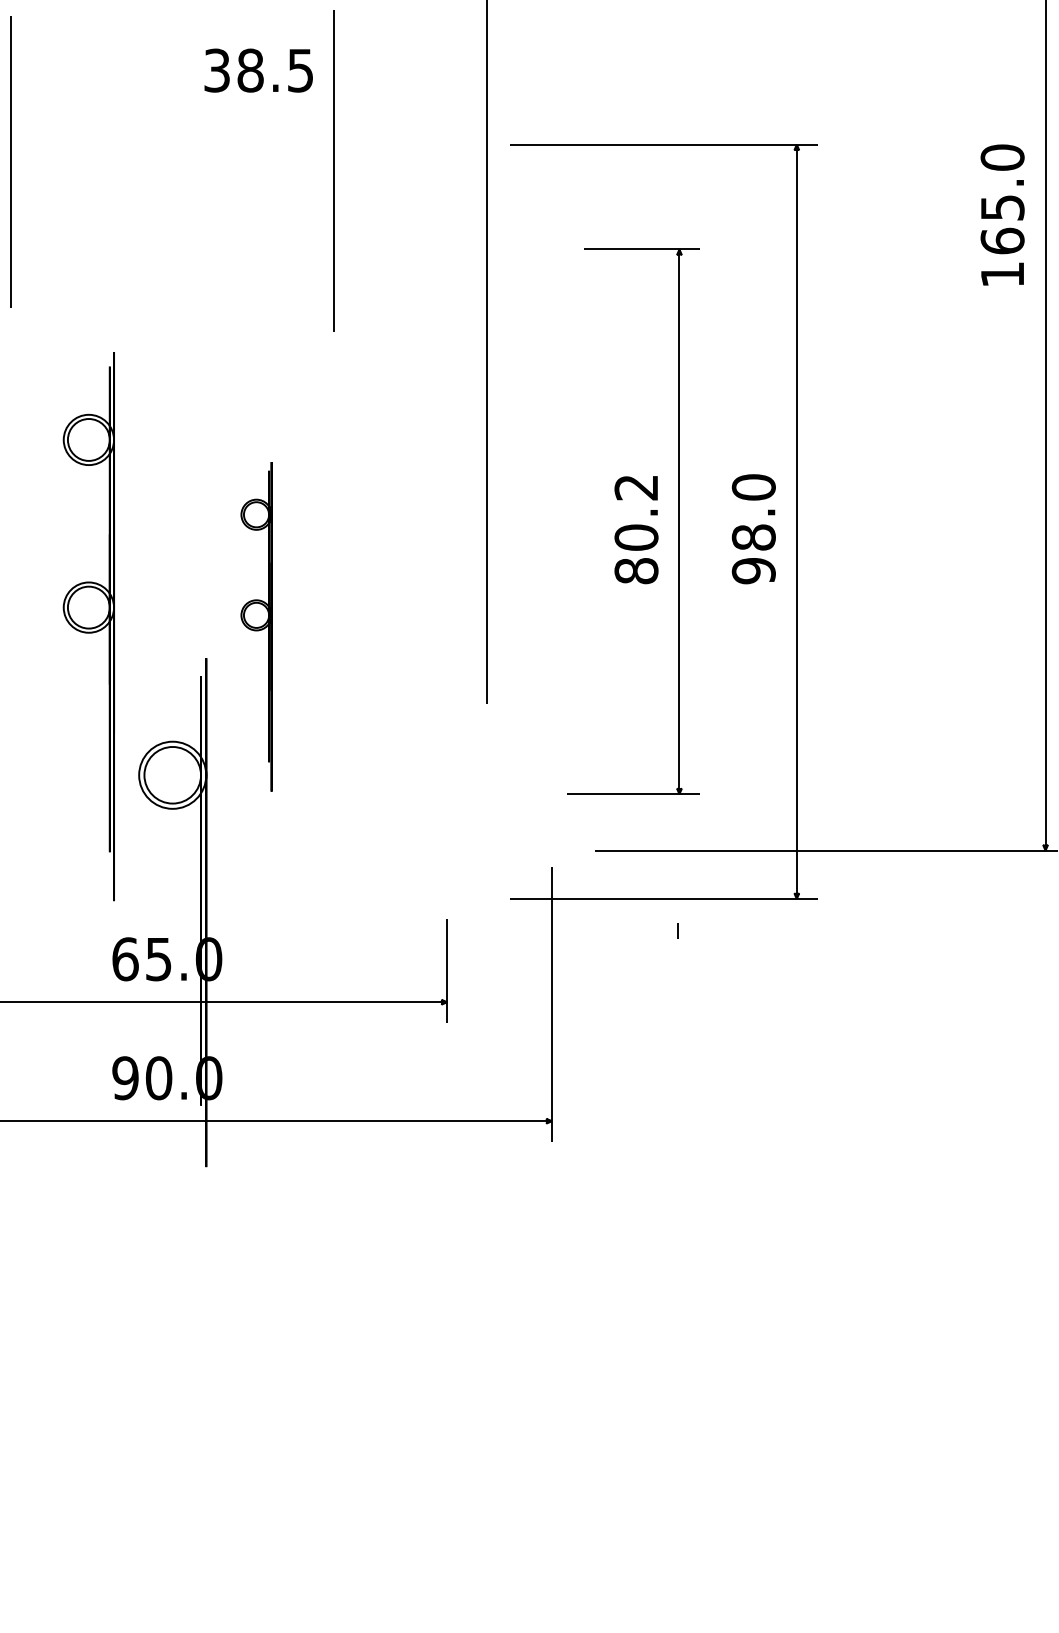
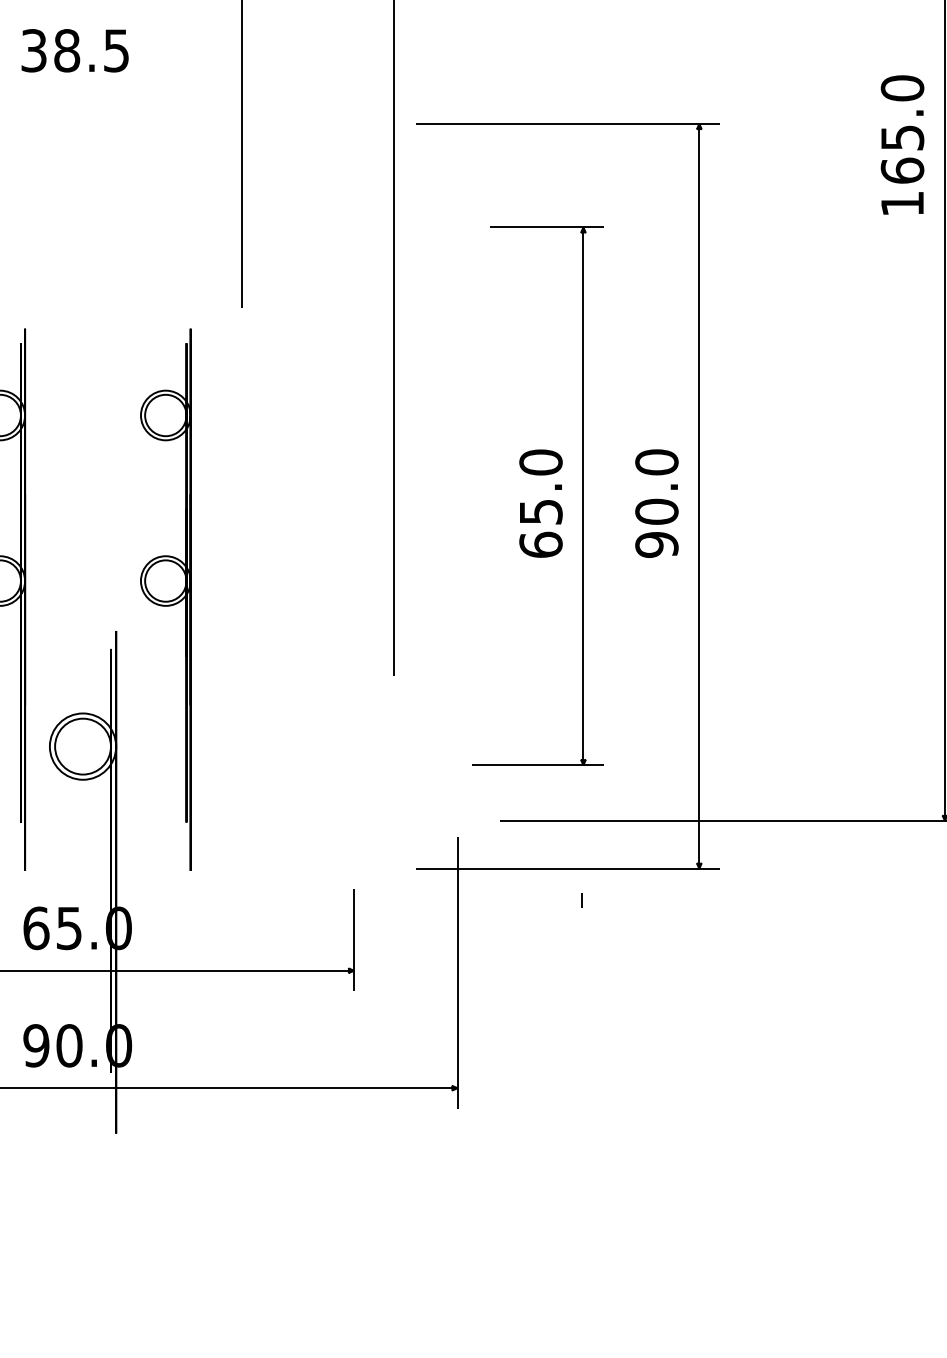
text: (258, 70) -> (74, 50), moved
text: (1002, 214) -> (902, 144), moved
text: (636, 529) -> (541, 503), 80.2 -> 65.0
text: (753, 537) -> (656, 511), 98.0 -> 90.0
part: (256, 626) -> (165, 599), size x1.67

